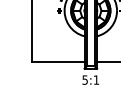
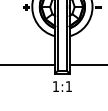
text: (84, 79) -> (55, 85), 5:1 -> 1:1

